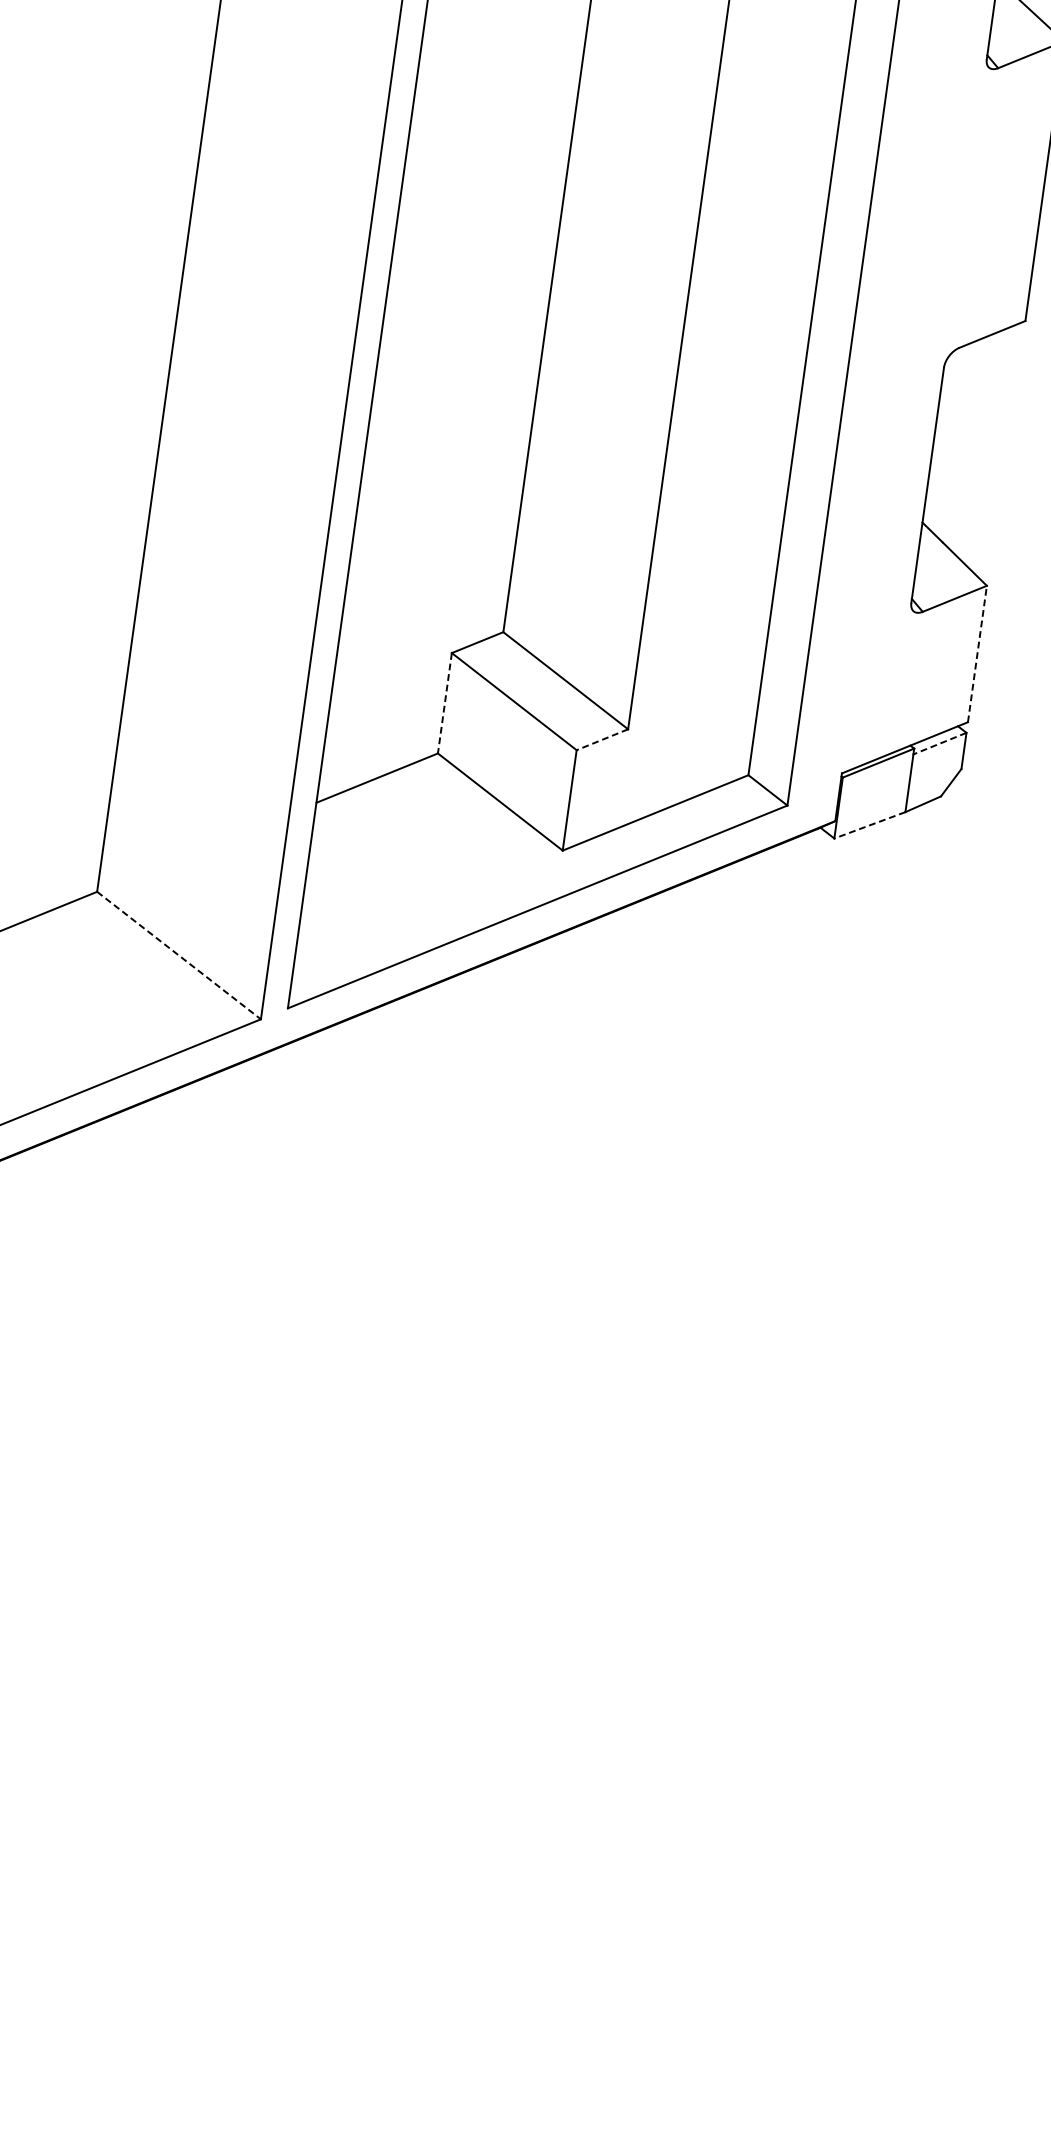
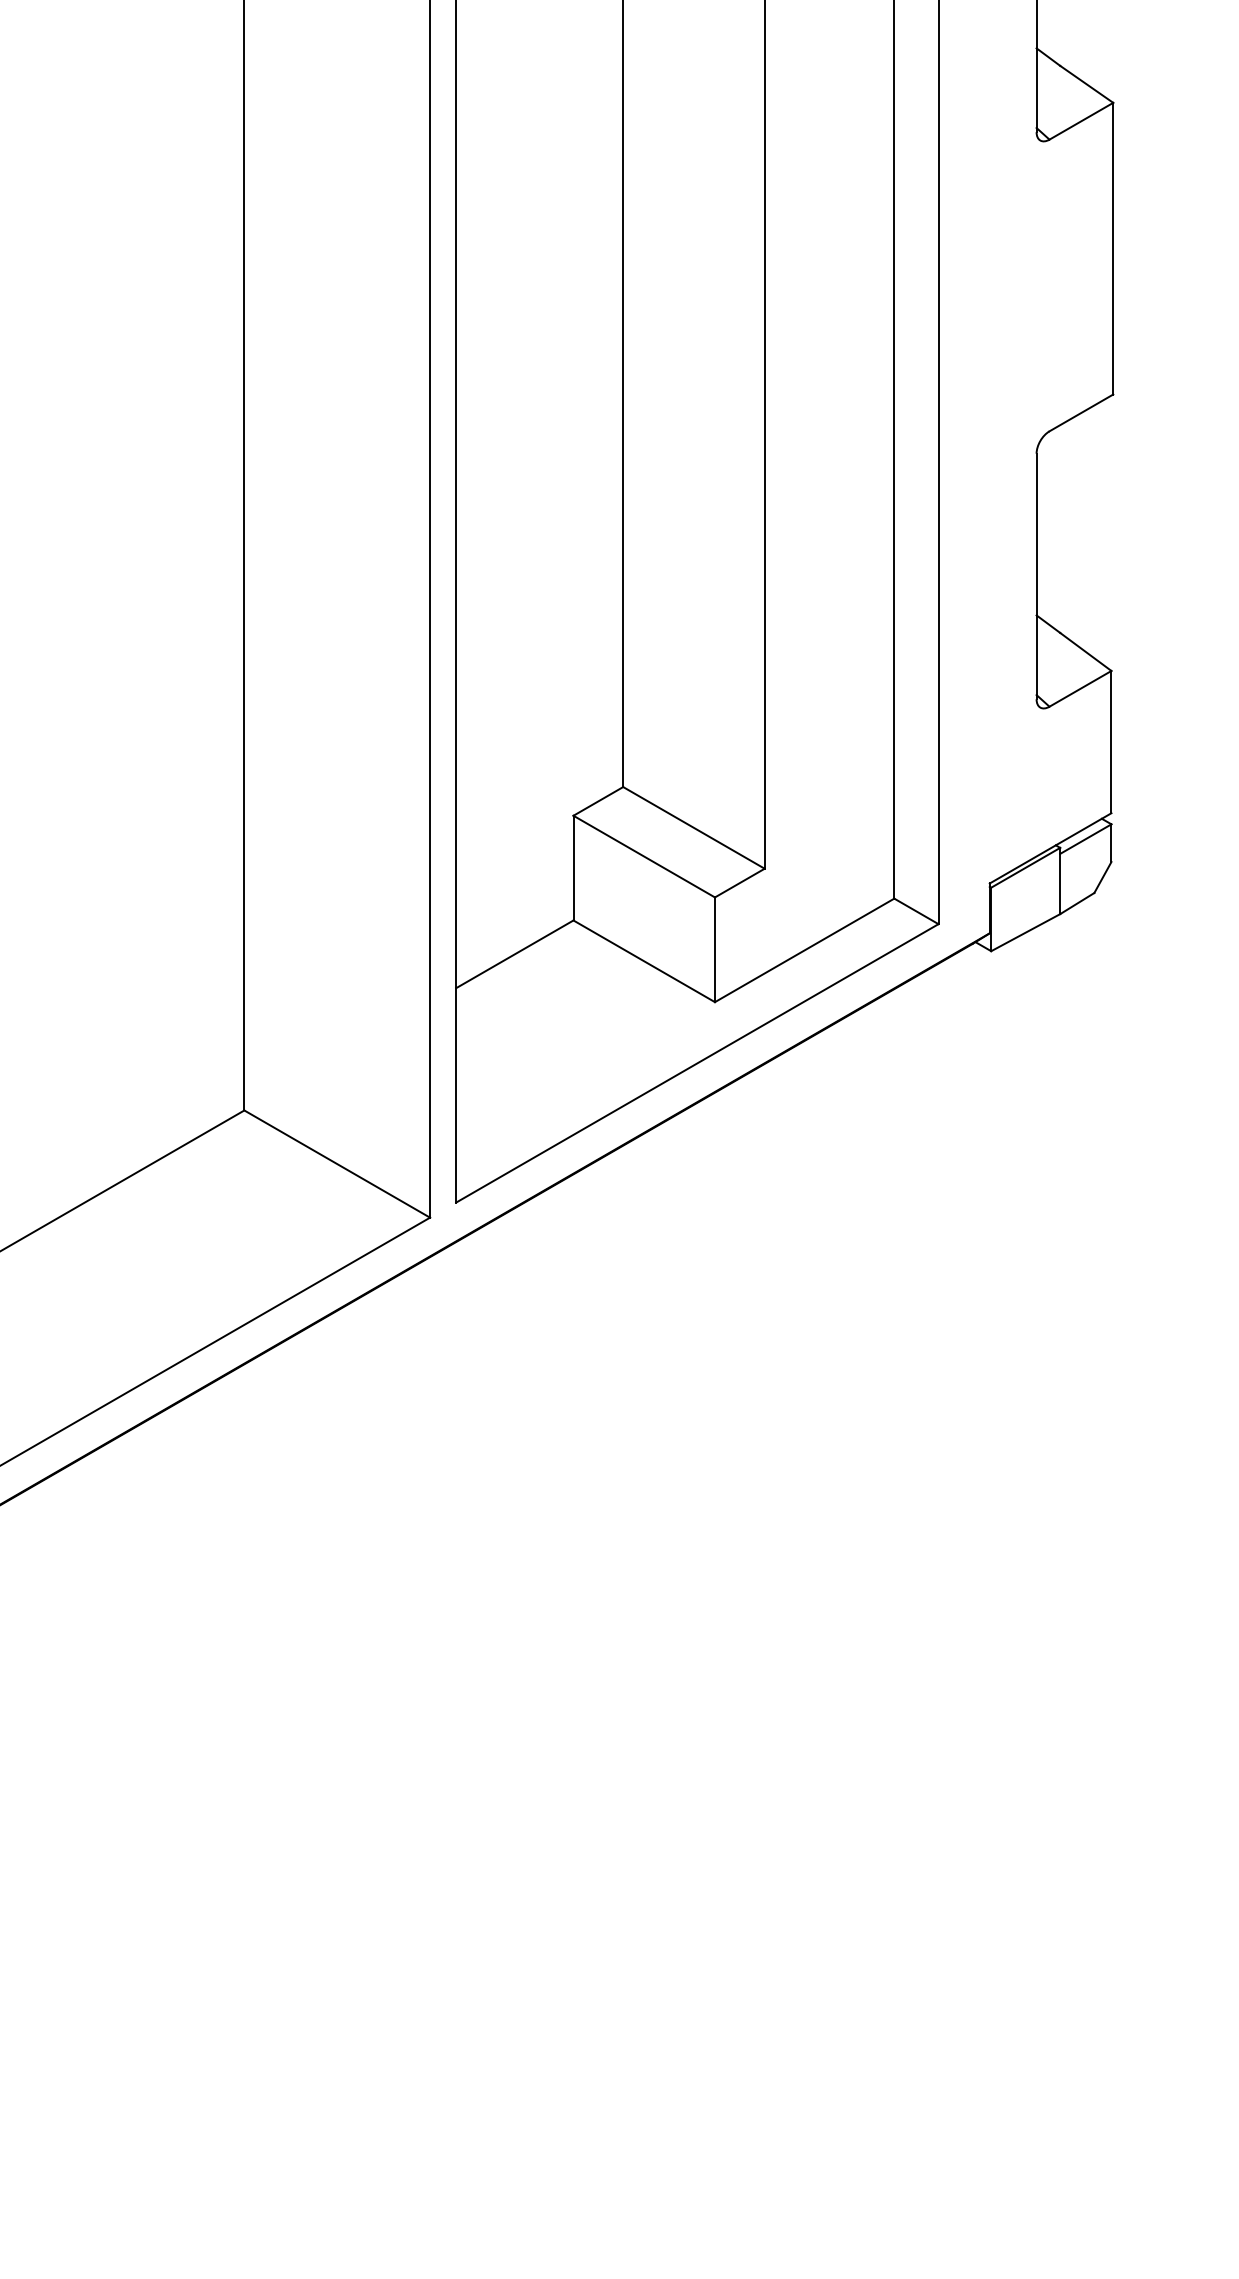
line: (977, 653) -> (1111, 741), dashed -> solid
line: (444, 703) -> (573, 868), dashed -> solid
line: (602, 740) -> (739, 883), dashed -> solid
line: (939, 743) -> (1085, 839), dashed -> solid
line: (869, 825) -> (1025, 932), dashed -> solid
line: (179, 956) -> (337, 1164), dashed -> solid

